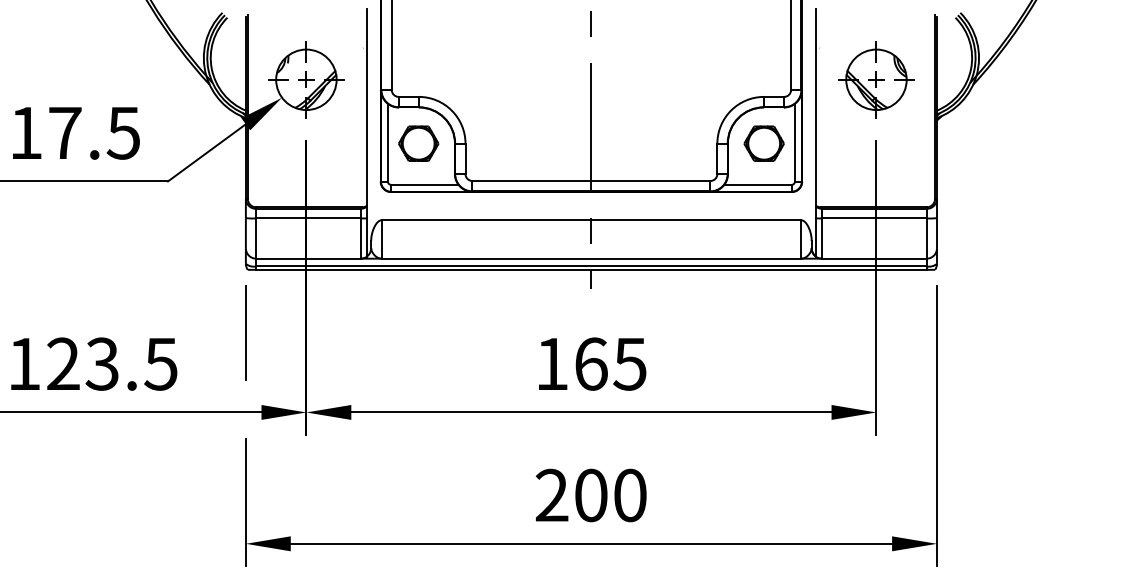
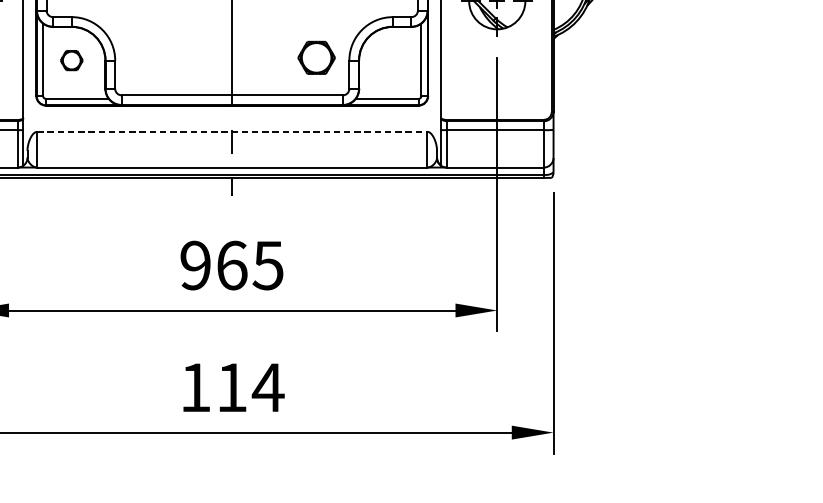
part: (418, 143) -> (71, 60), size x0.6
part: (763, 143) -> (316, 57), moved
line: (591, 220) -> (232, 132), solid -> dashed
text: (551, 363) -> (195, 264), 165 -> 965
text: (591, 495) -> (232, 387), 200 -> 114

